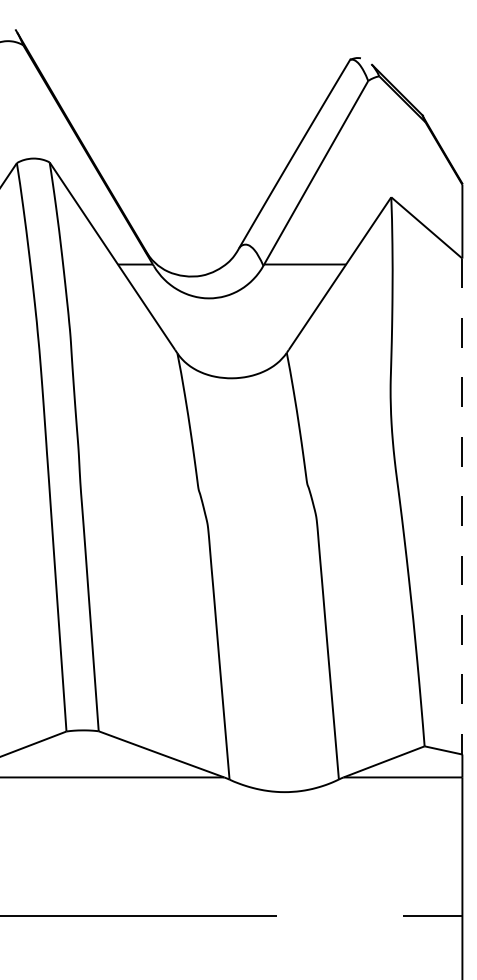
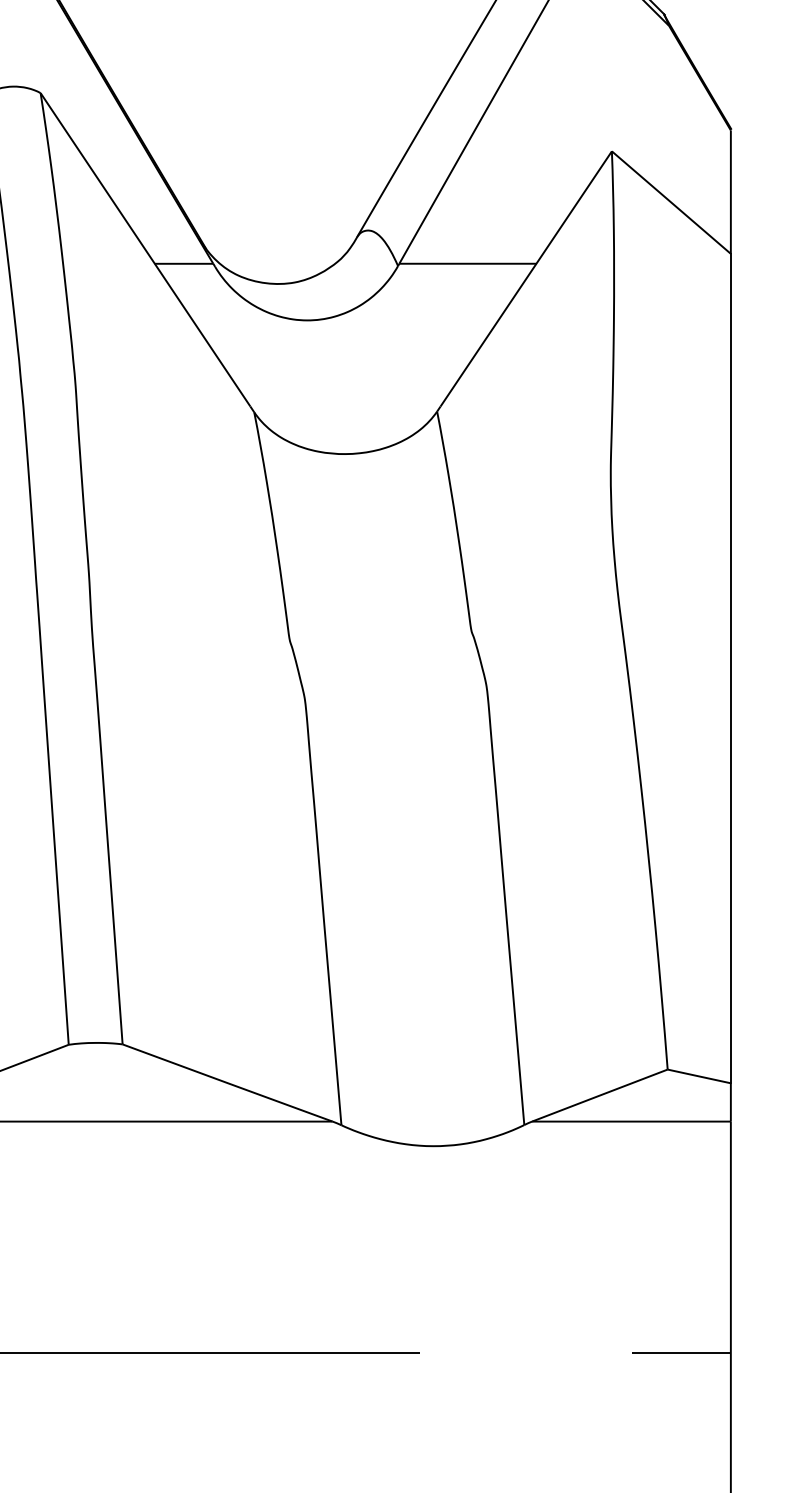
line: (462, 506) -> (731, 668), dashed -> solid

